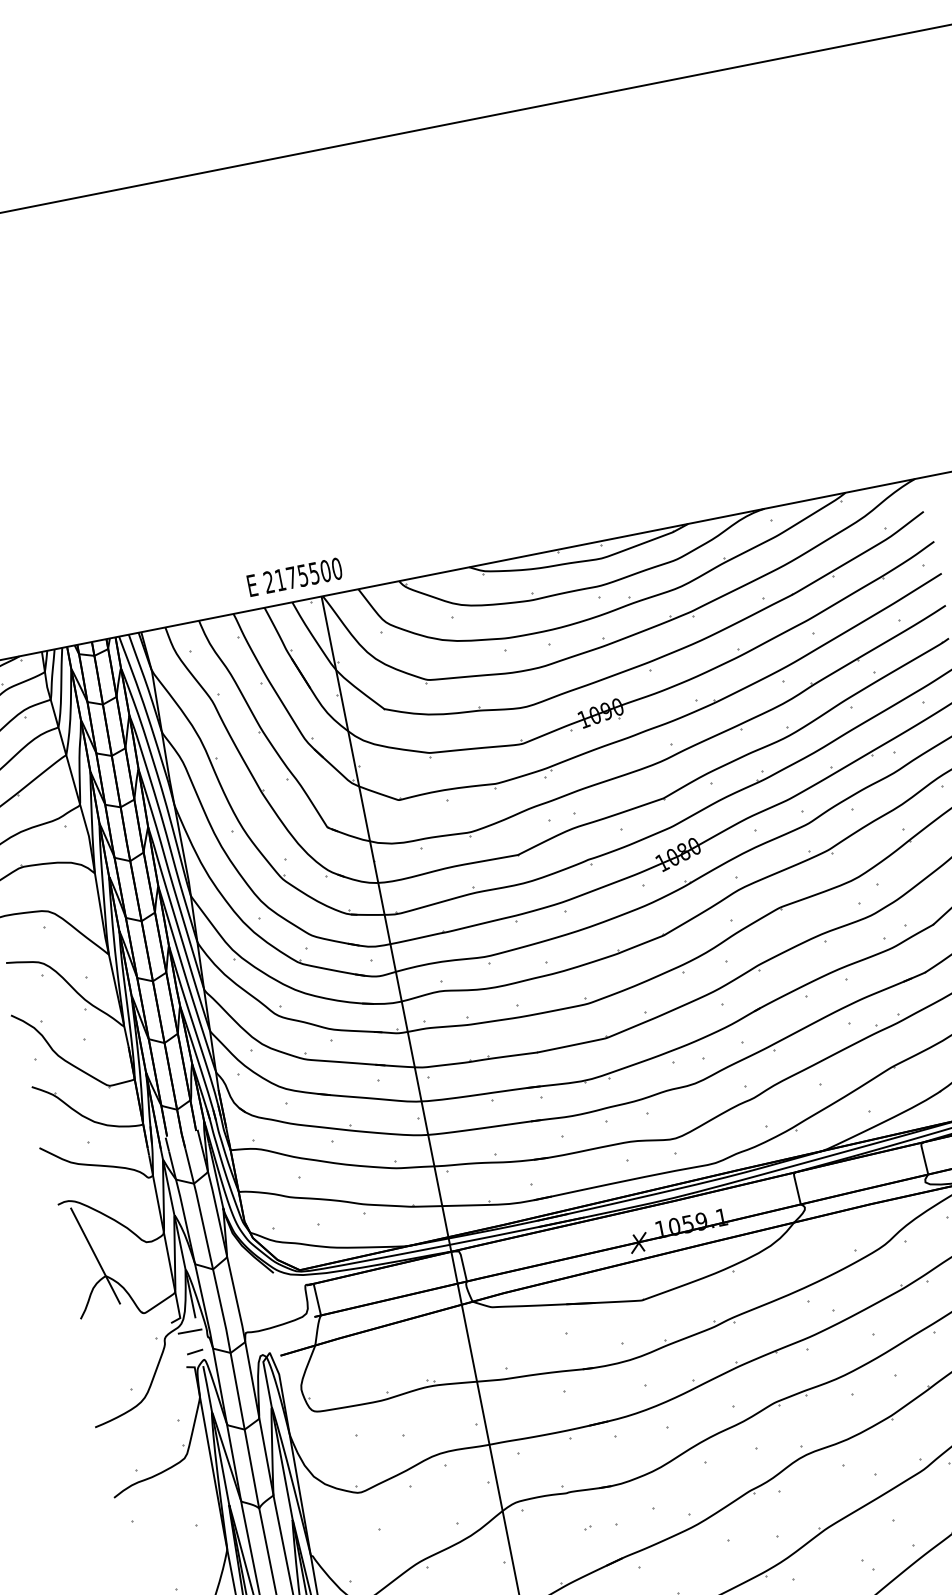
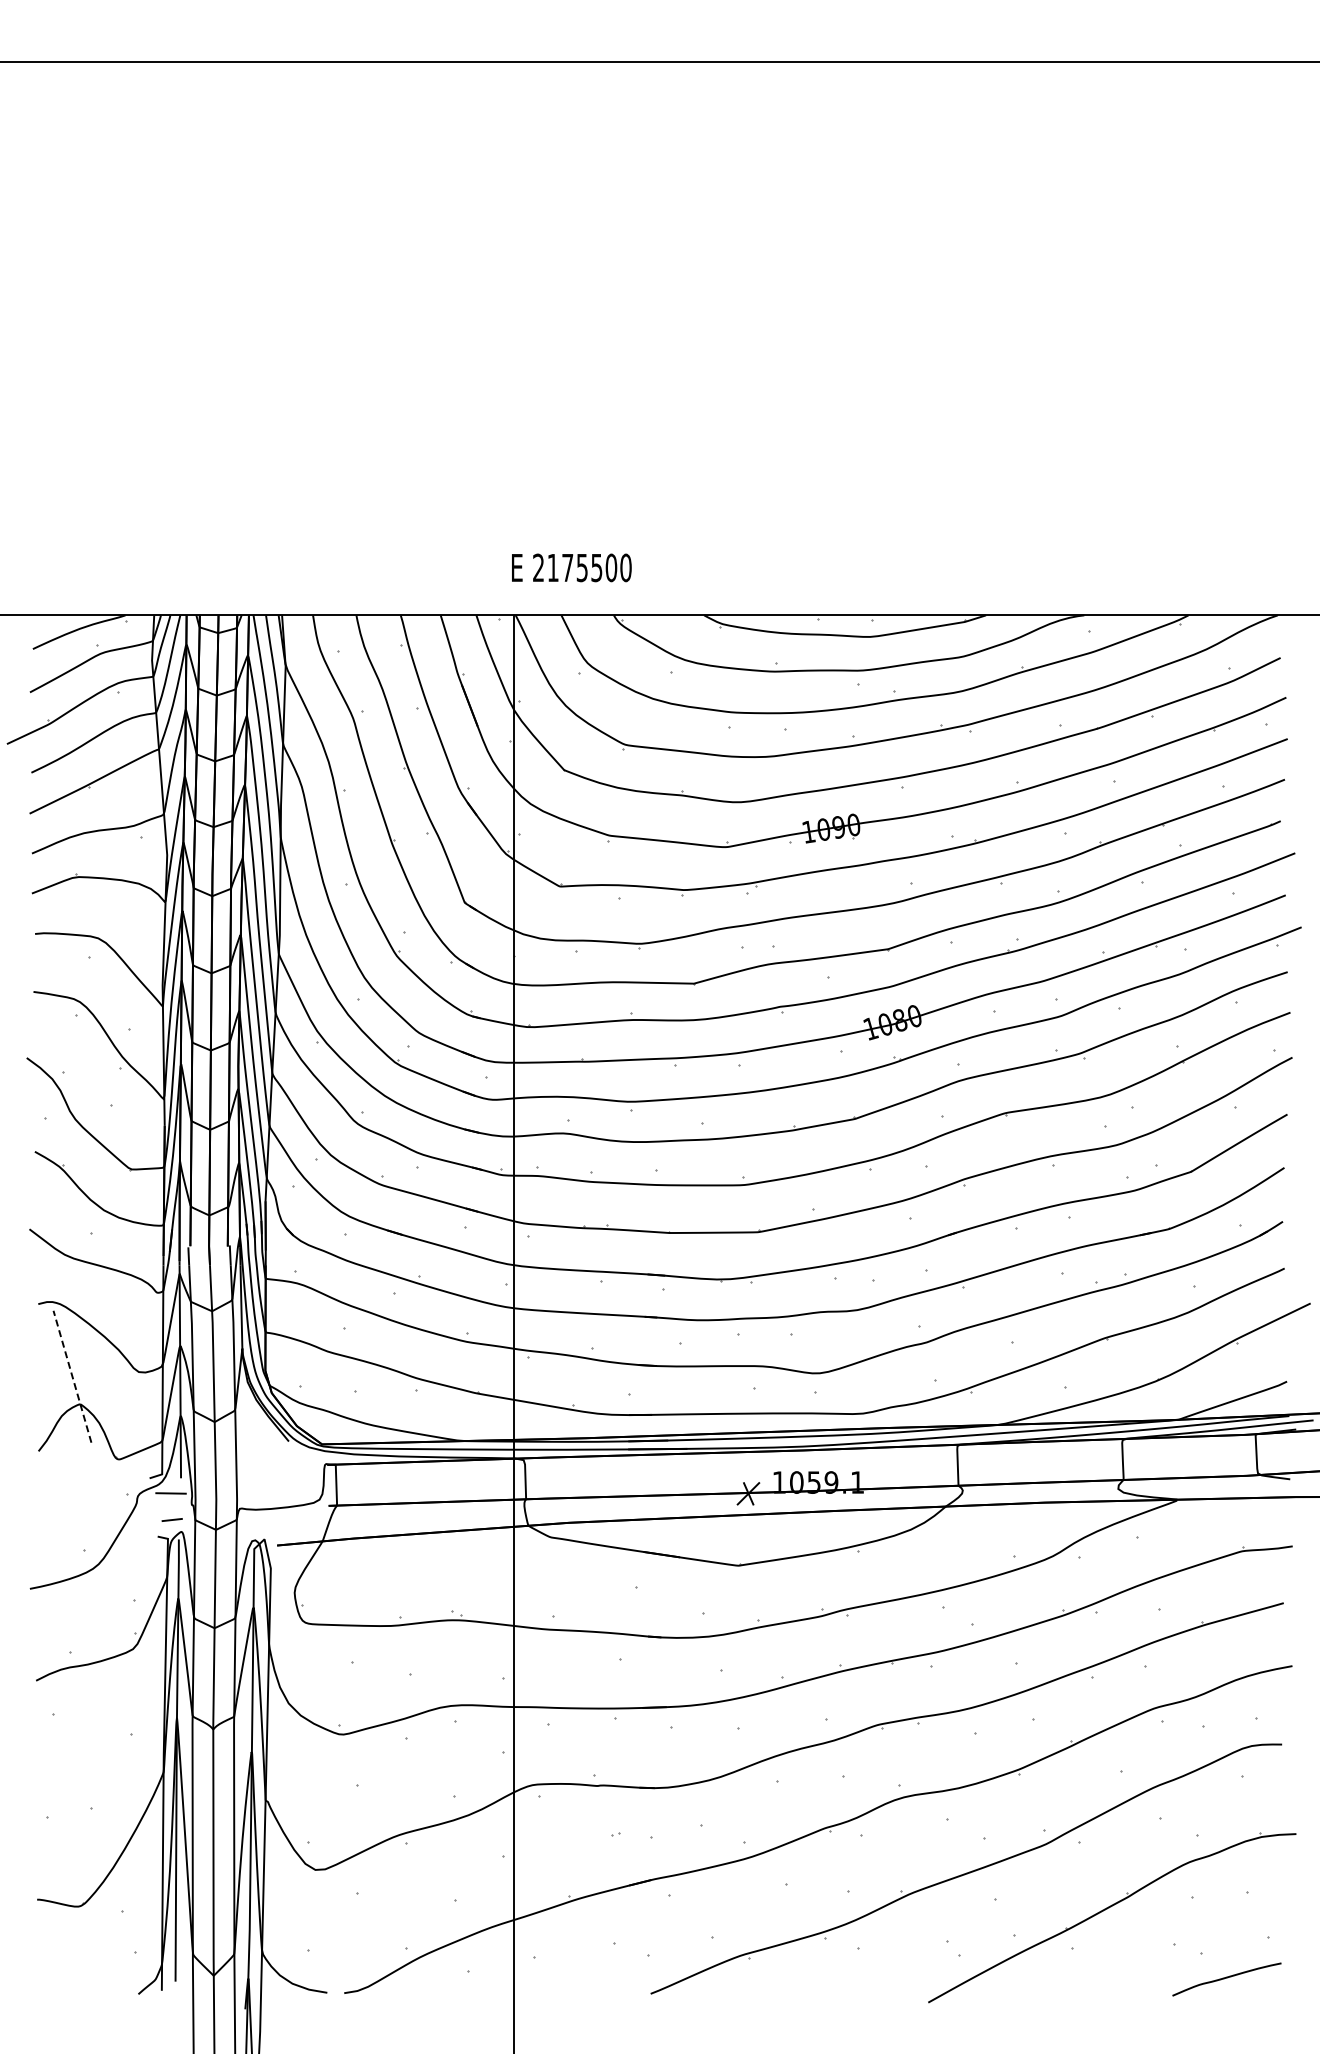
text: (294, 576) -> (571, 567), moved
line: (95, 1255) -> (72, 1376), solid -> dashed

